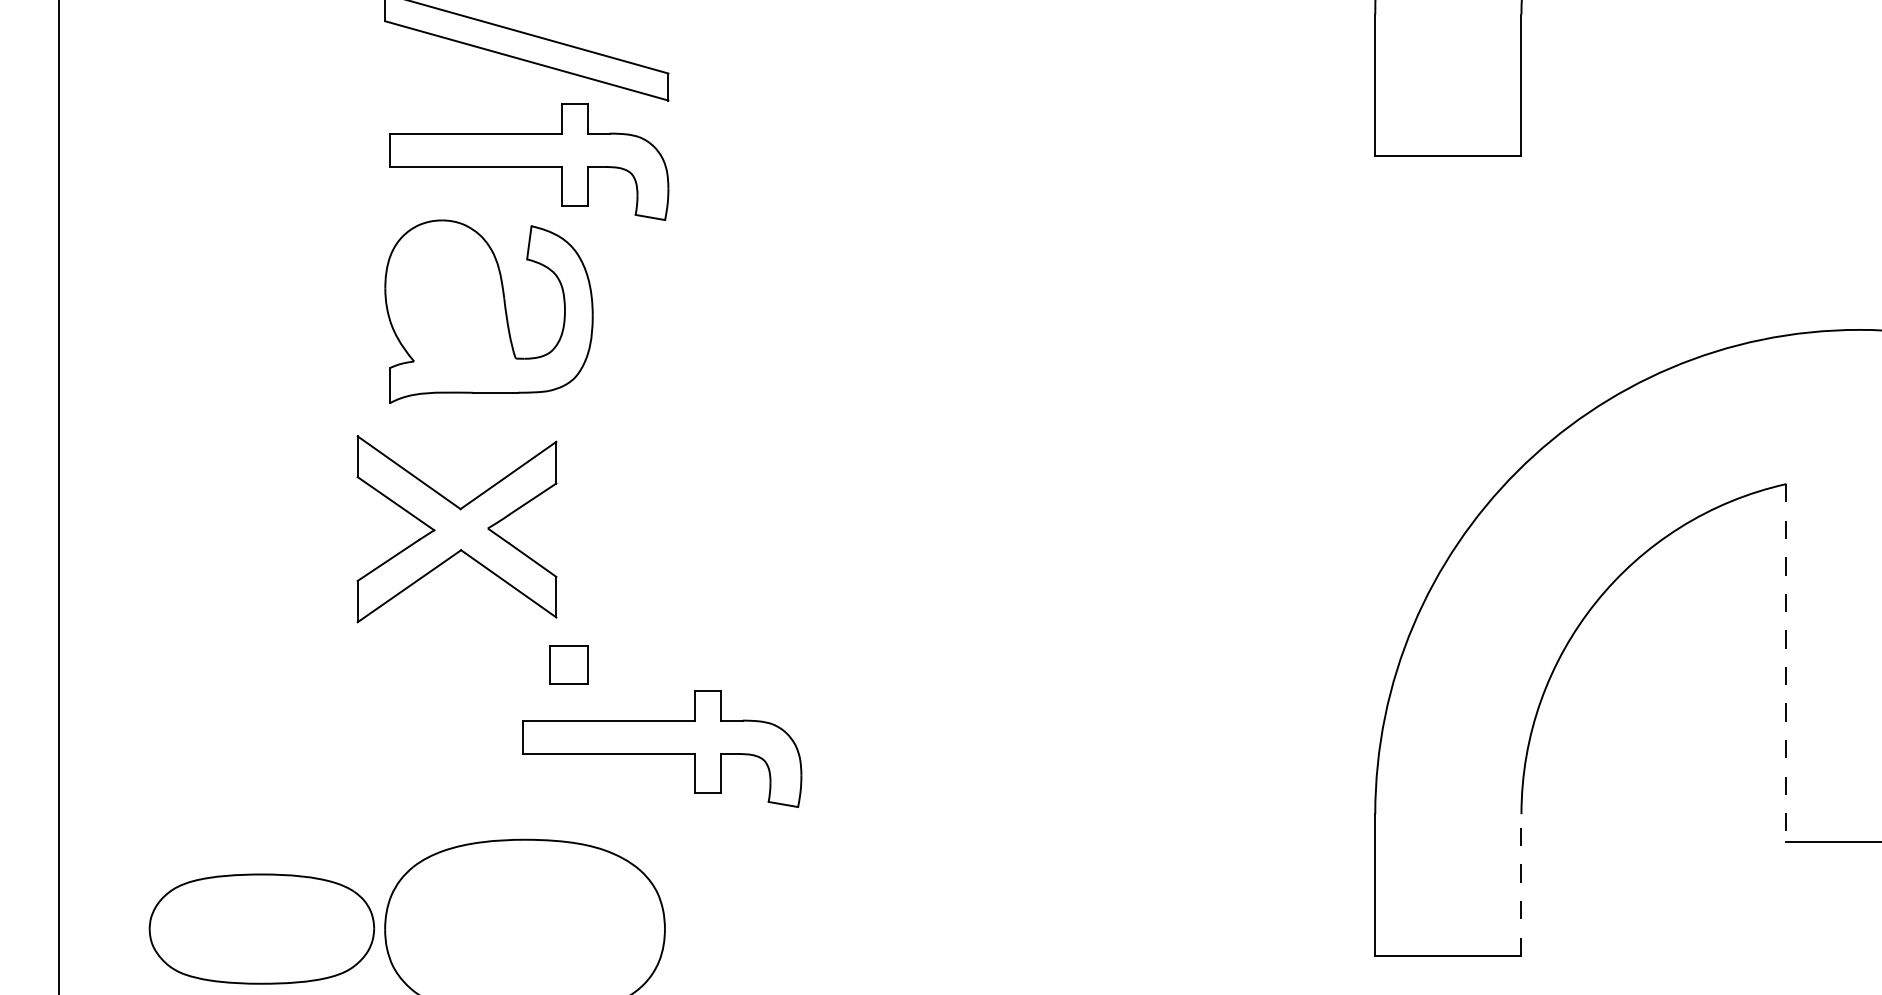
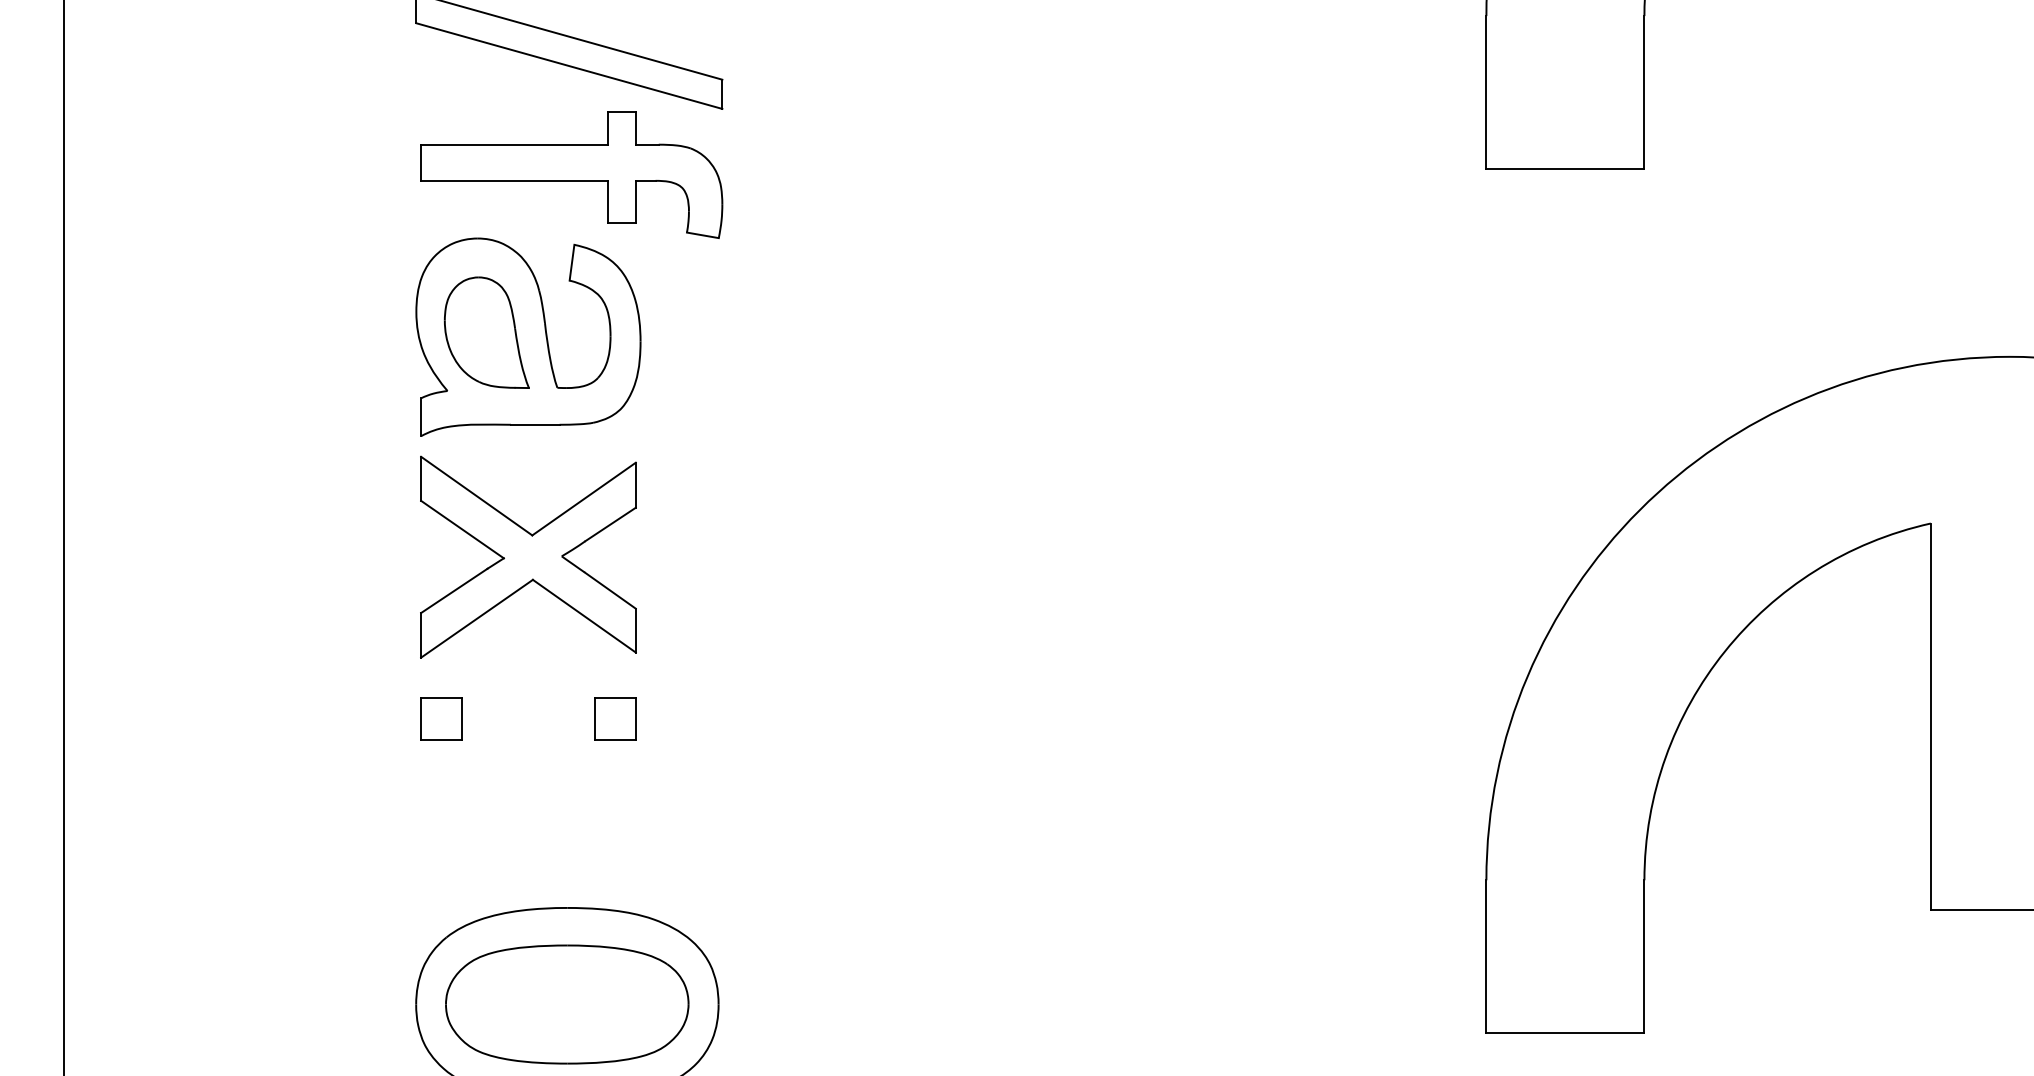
part: (450, 307) -> (486, 332), added
part: (456, 529) -> (527, 557), moved
line: (1786, 662) -> (1930, 716), dashed -> solid
part: (408, 664) -> (441, 718), added
part: (662, 748) -> (715, 809), removed
line: (1521, 885) -> (1644, 957), dashed -> solid
part: (261, 928) -> (566, 1003), moved

